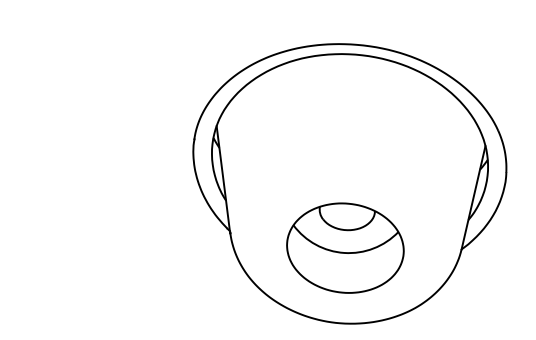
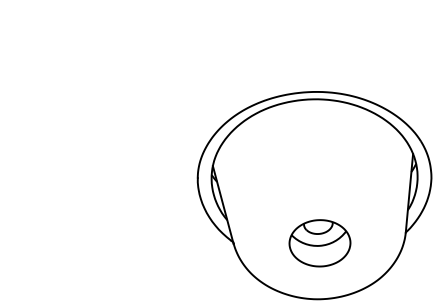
part: (344, 248) -> (319, 243), size x0.7

